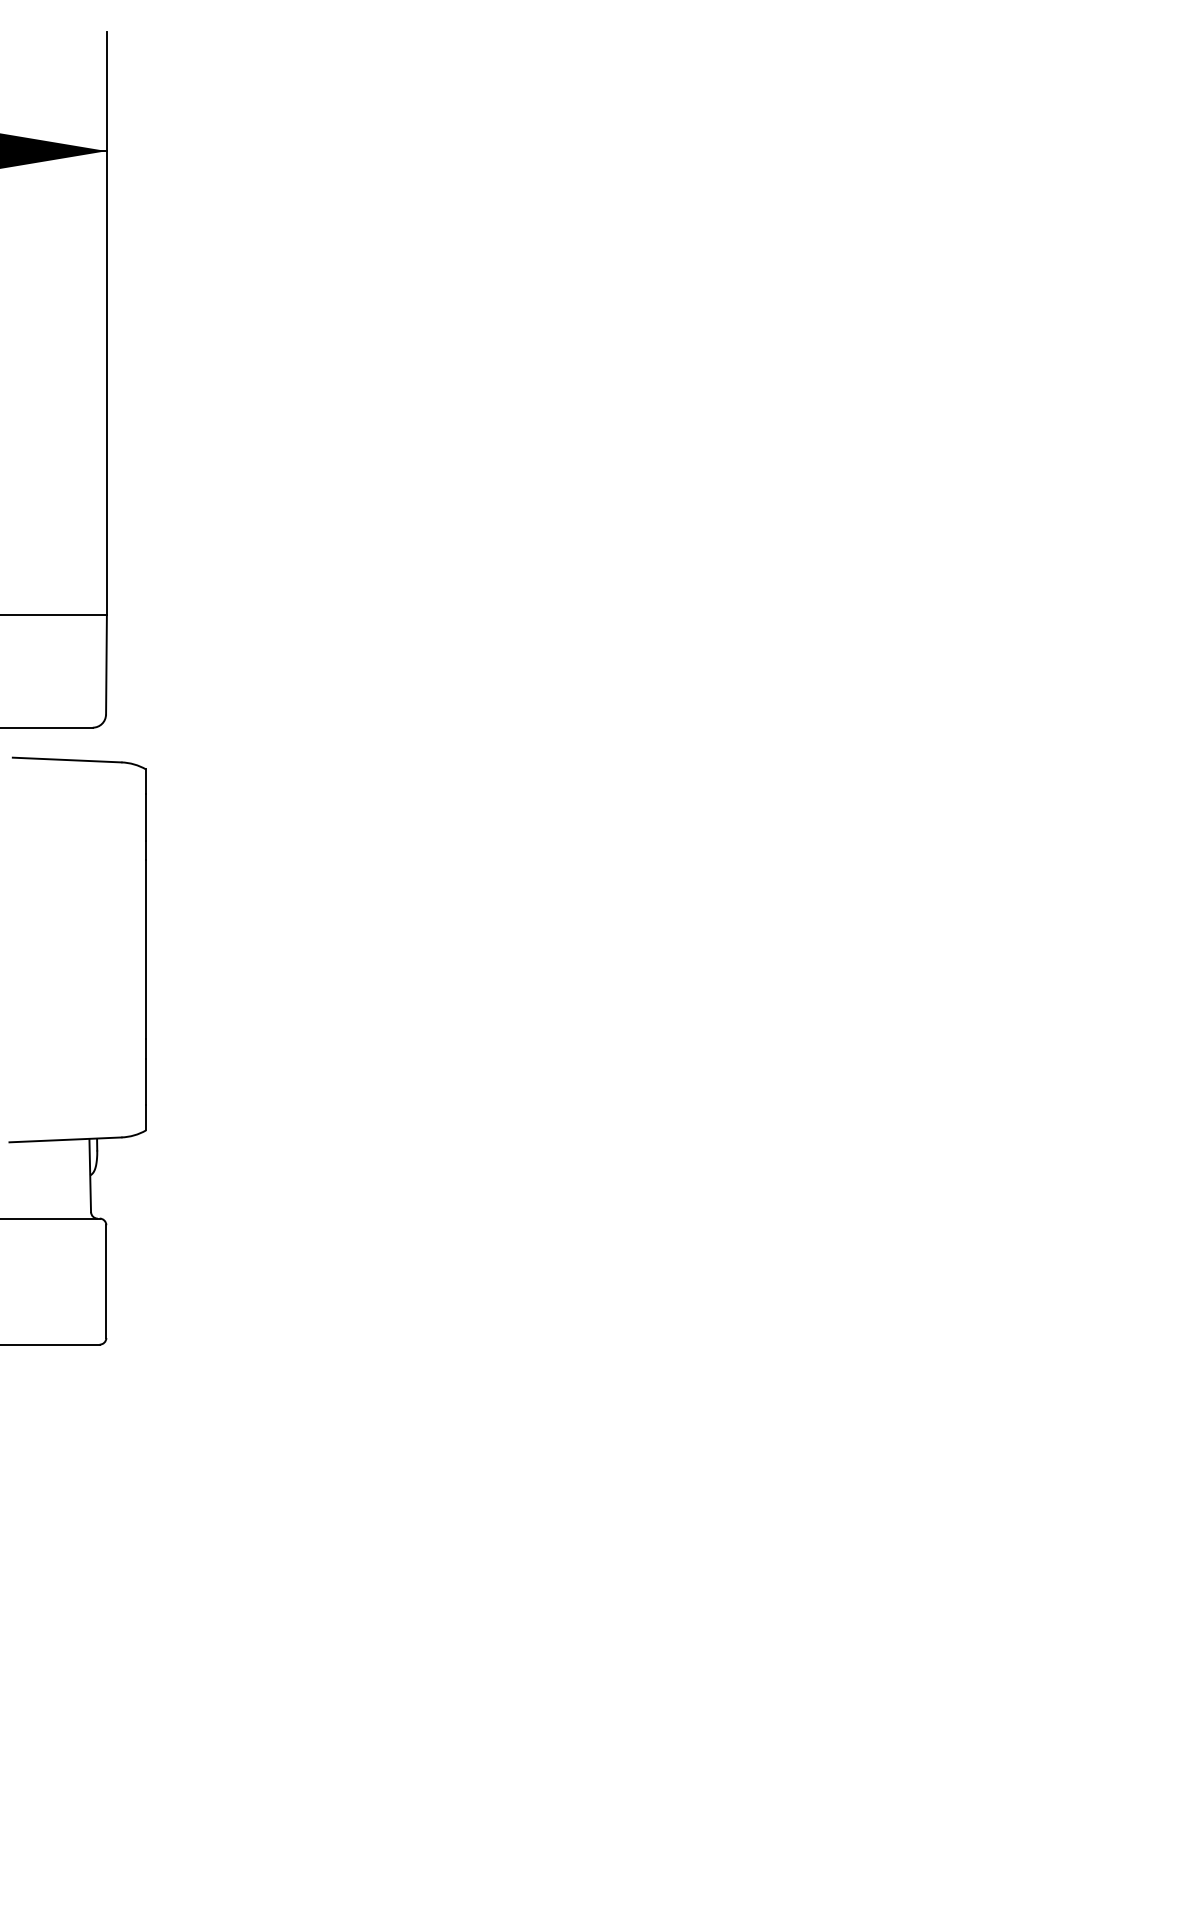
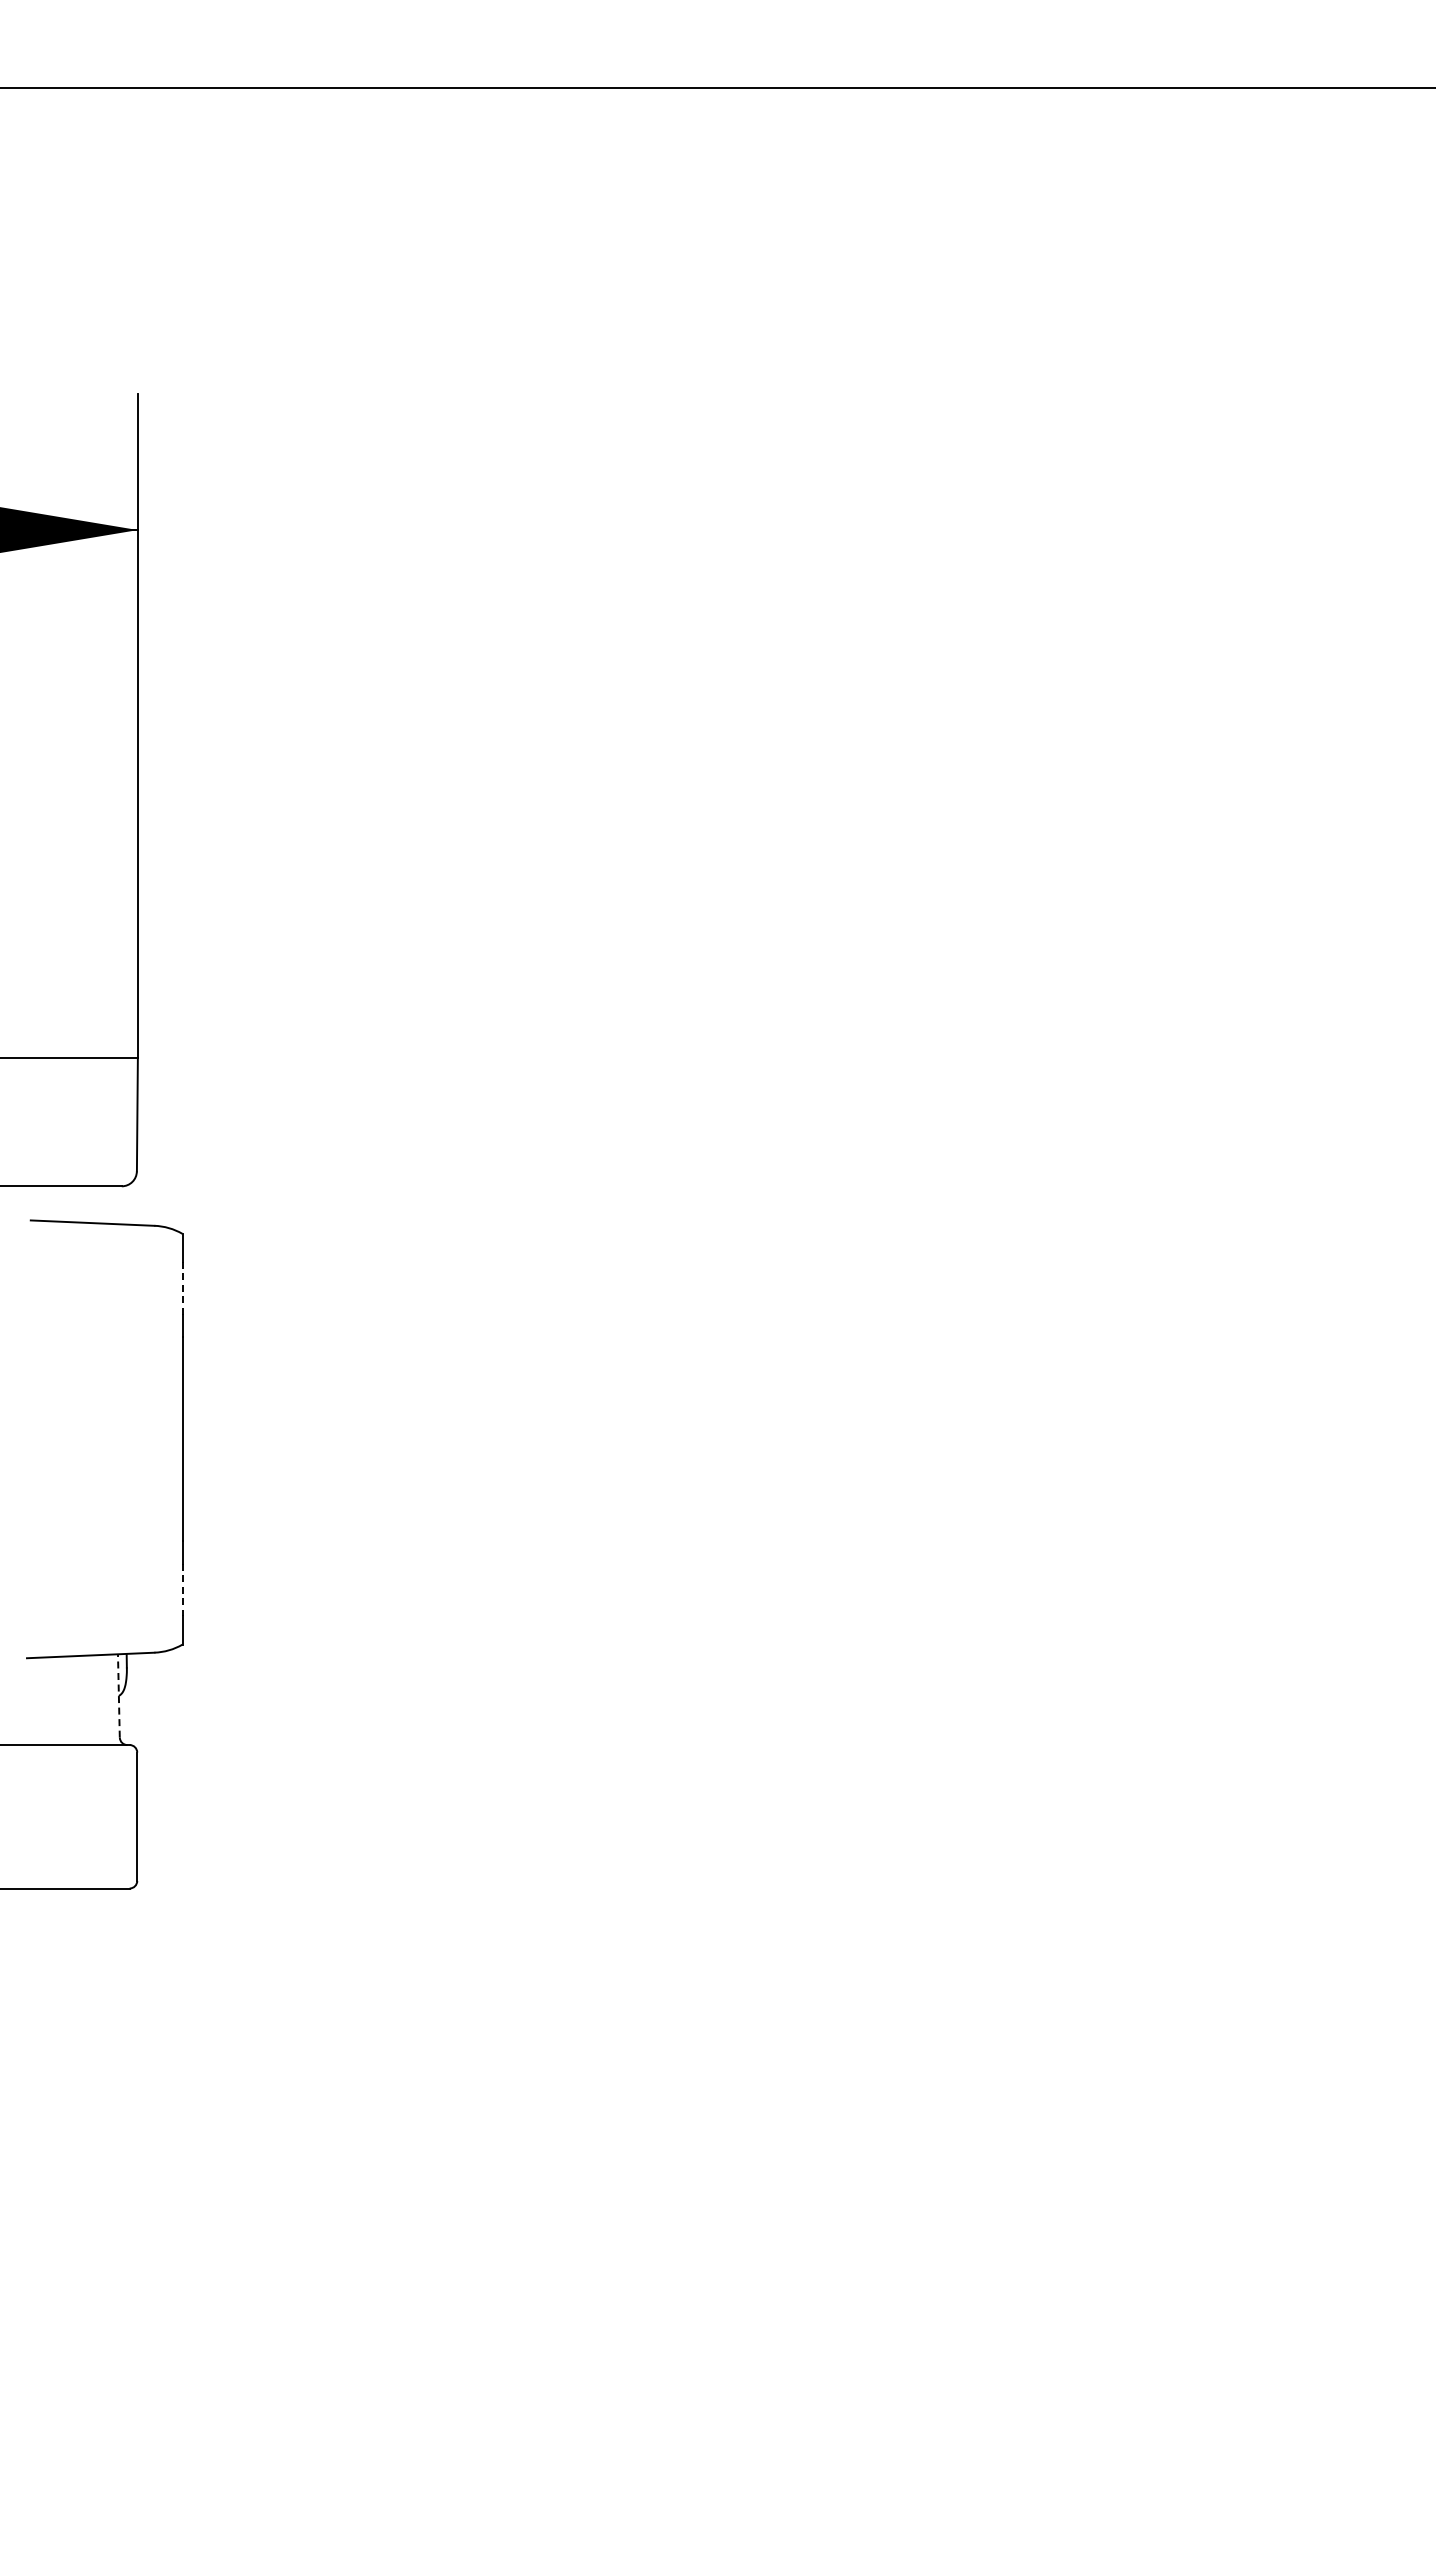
line: (146, 817) -> (182, 1288), solid -> dashed
line: (146, 1082) -> (182, 1590), solid -> dashed
line: (89, 1175) -> (118, 1695), solid -> dashed

